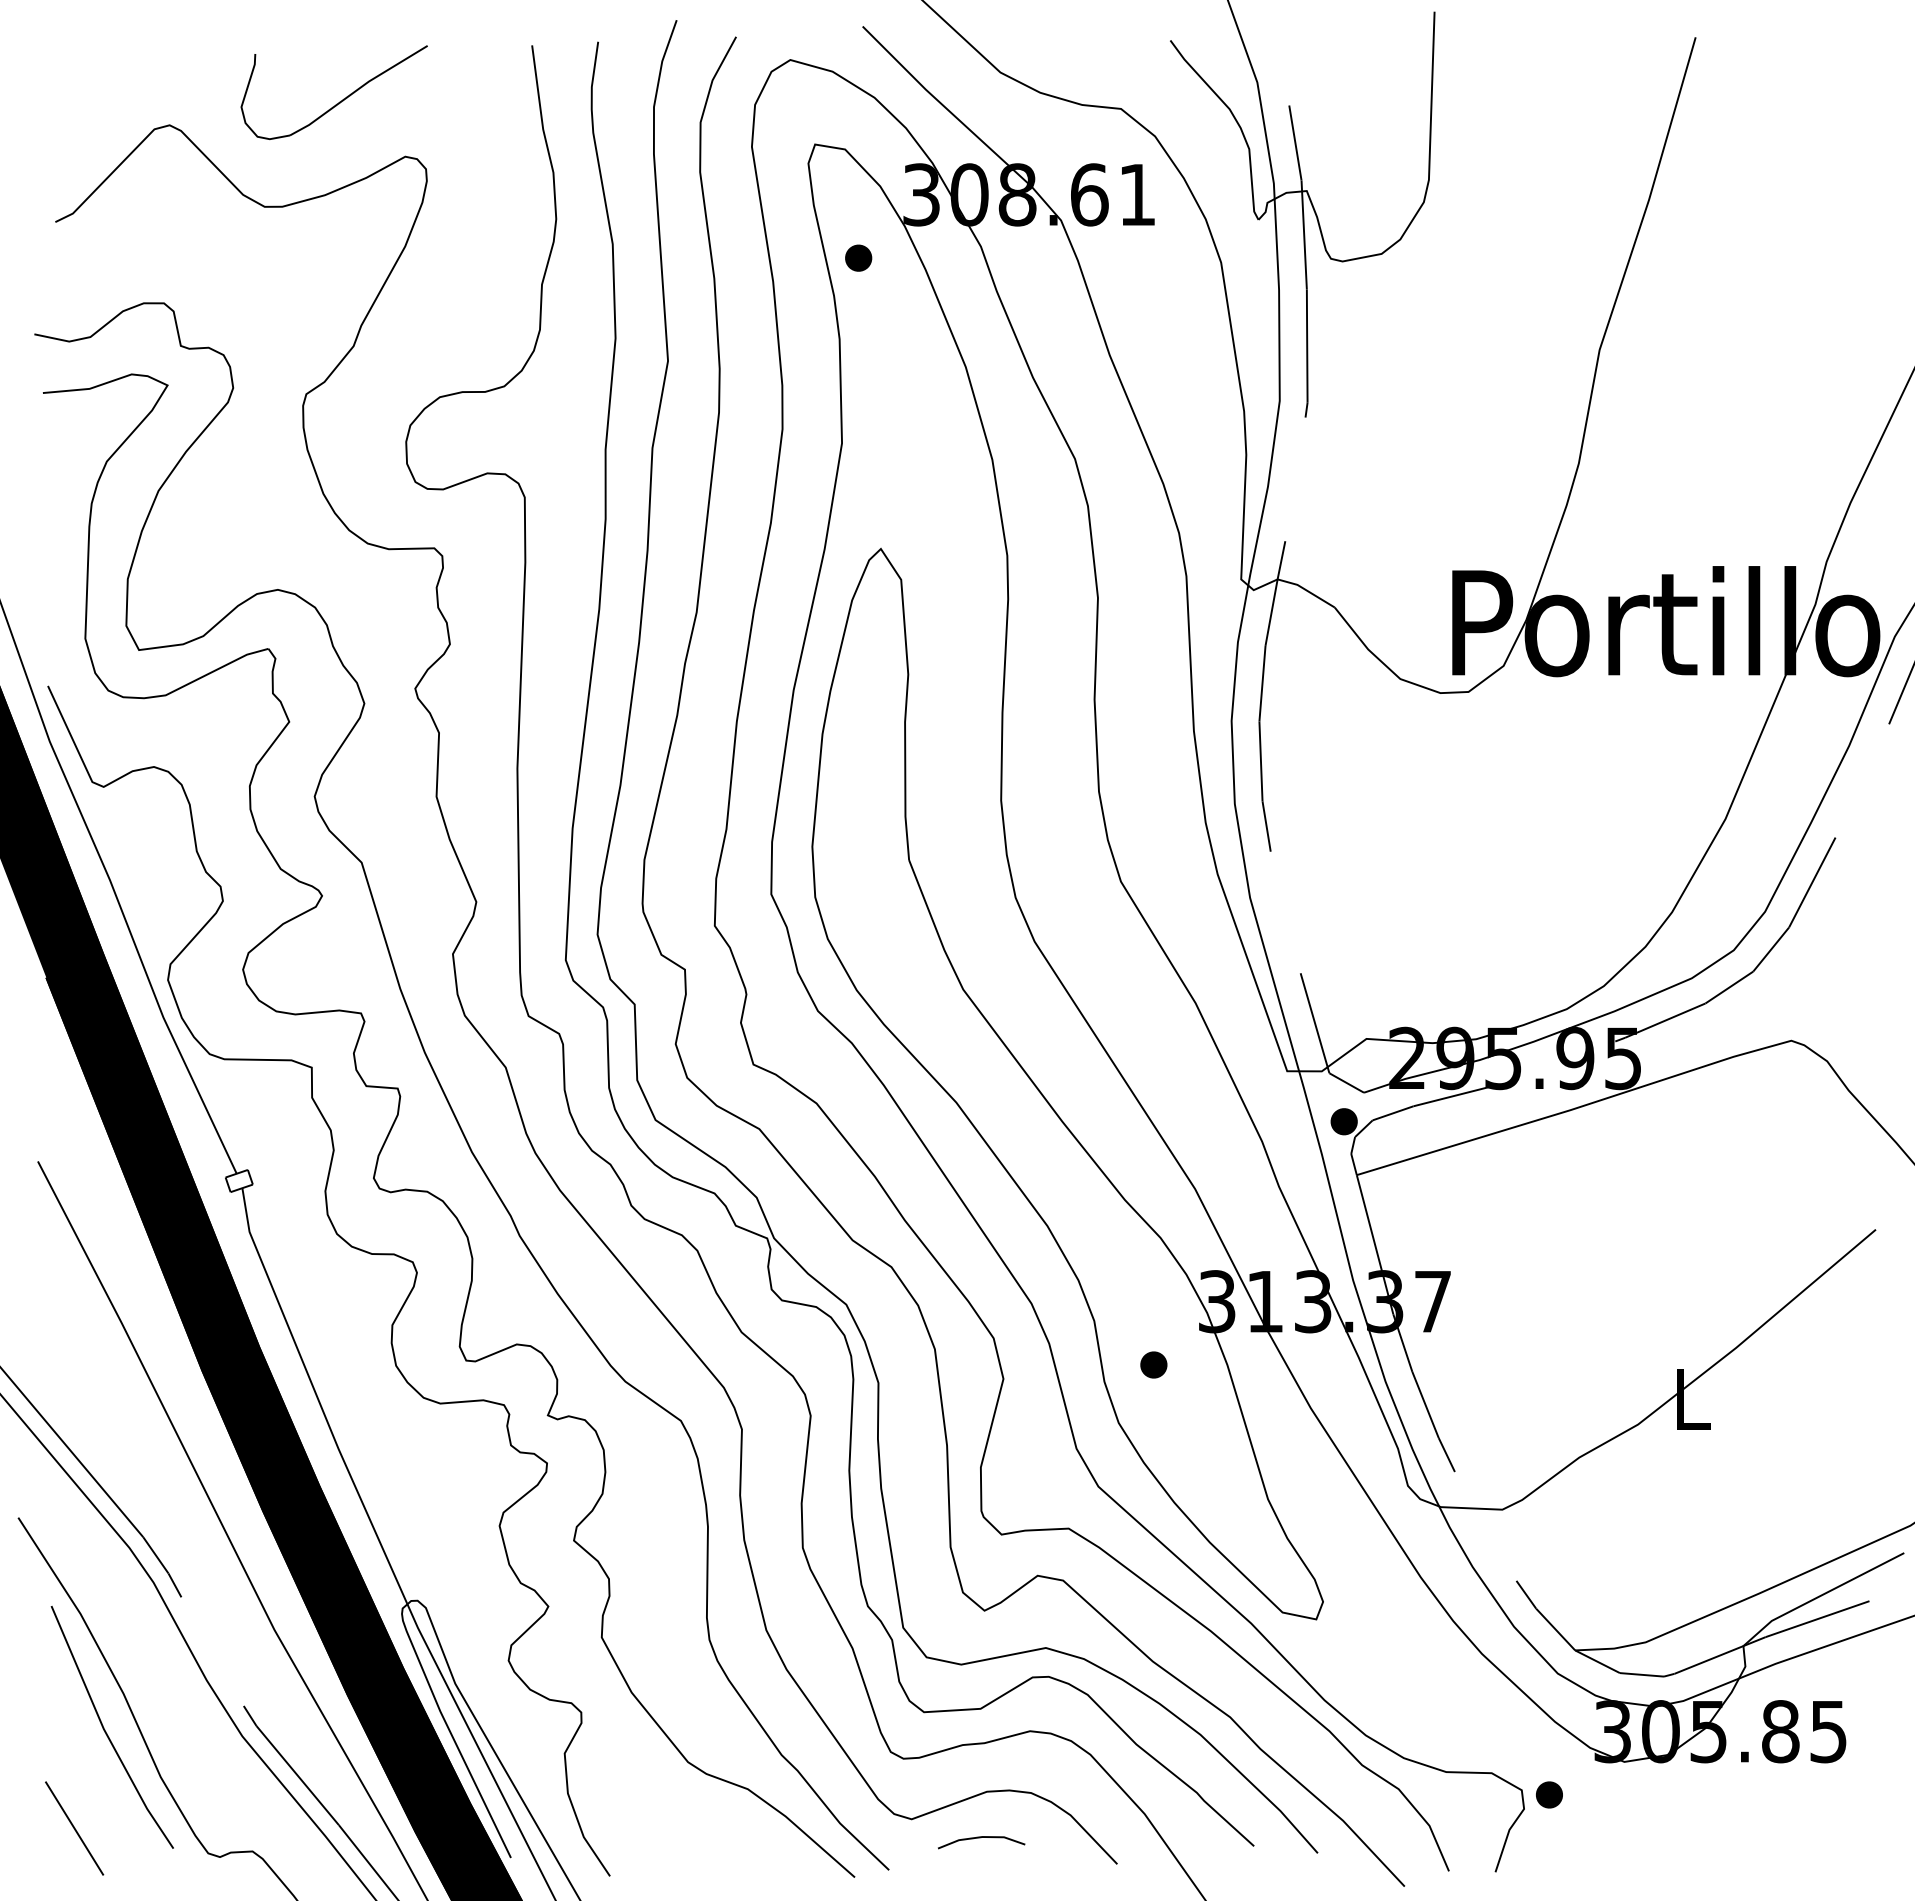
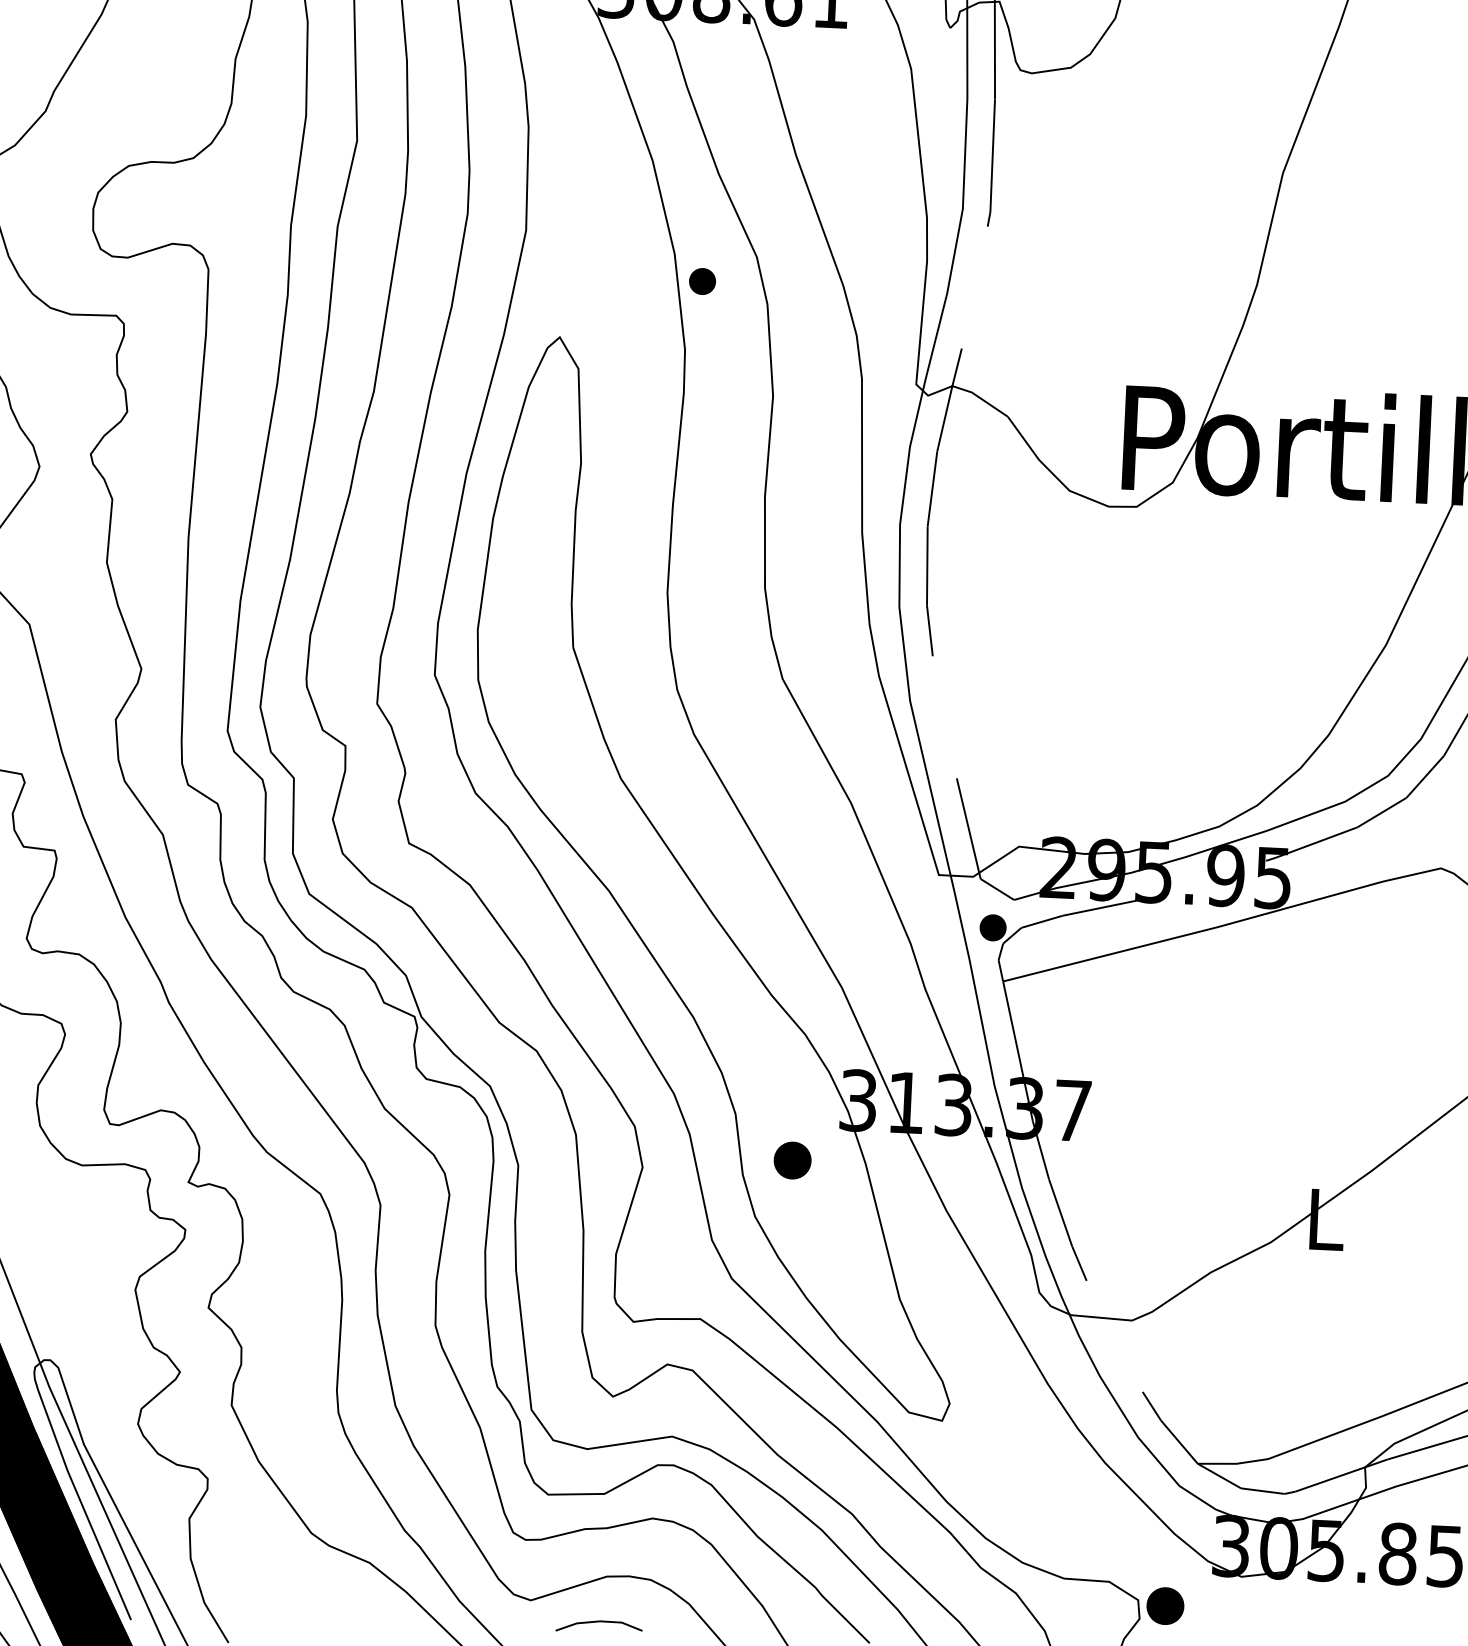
part: (858, 257) -> (702, 280), moved
part: (1153, 1364) -> (792, 1160), size x1.4
part: (1549, 1794) -> (1165, 1605), size x1.4

